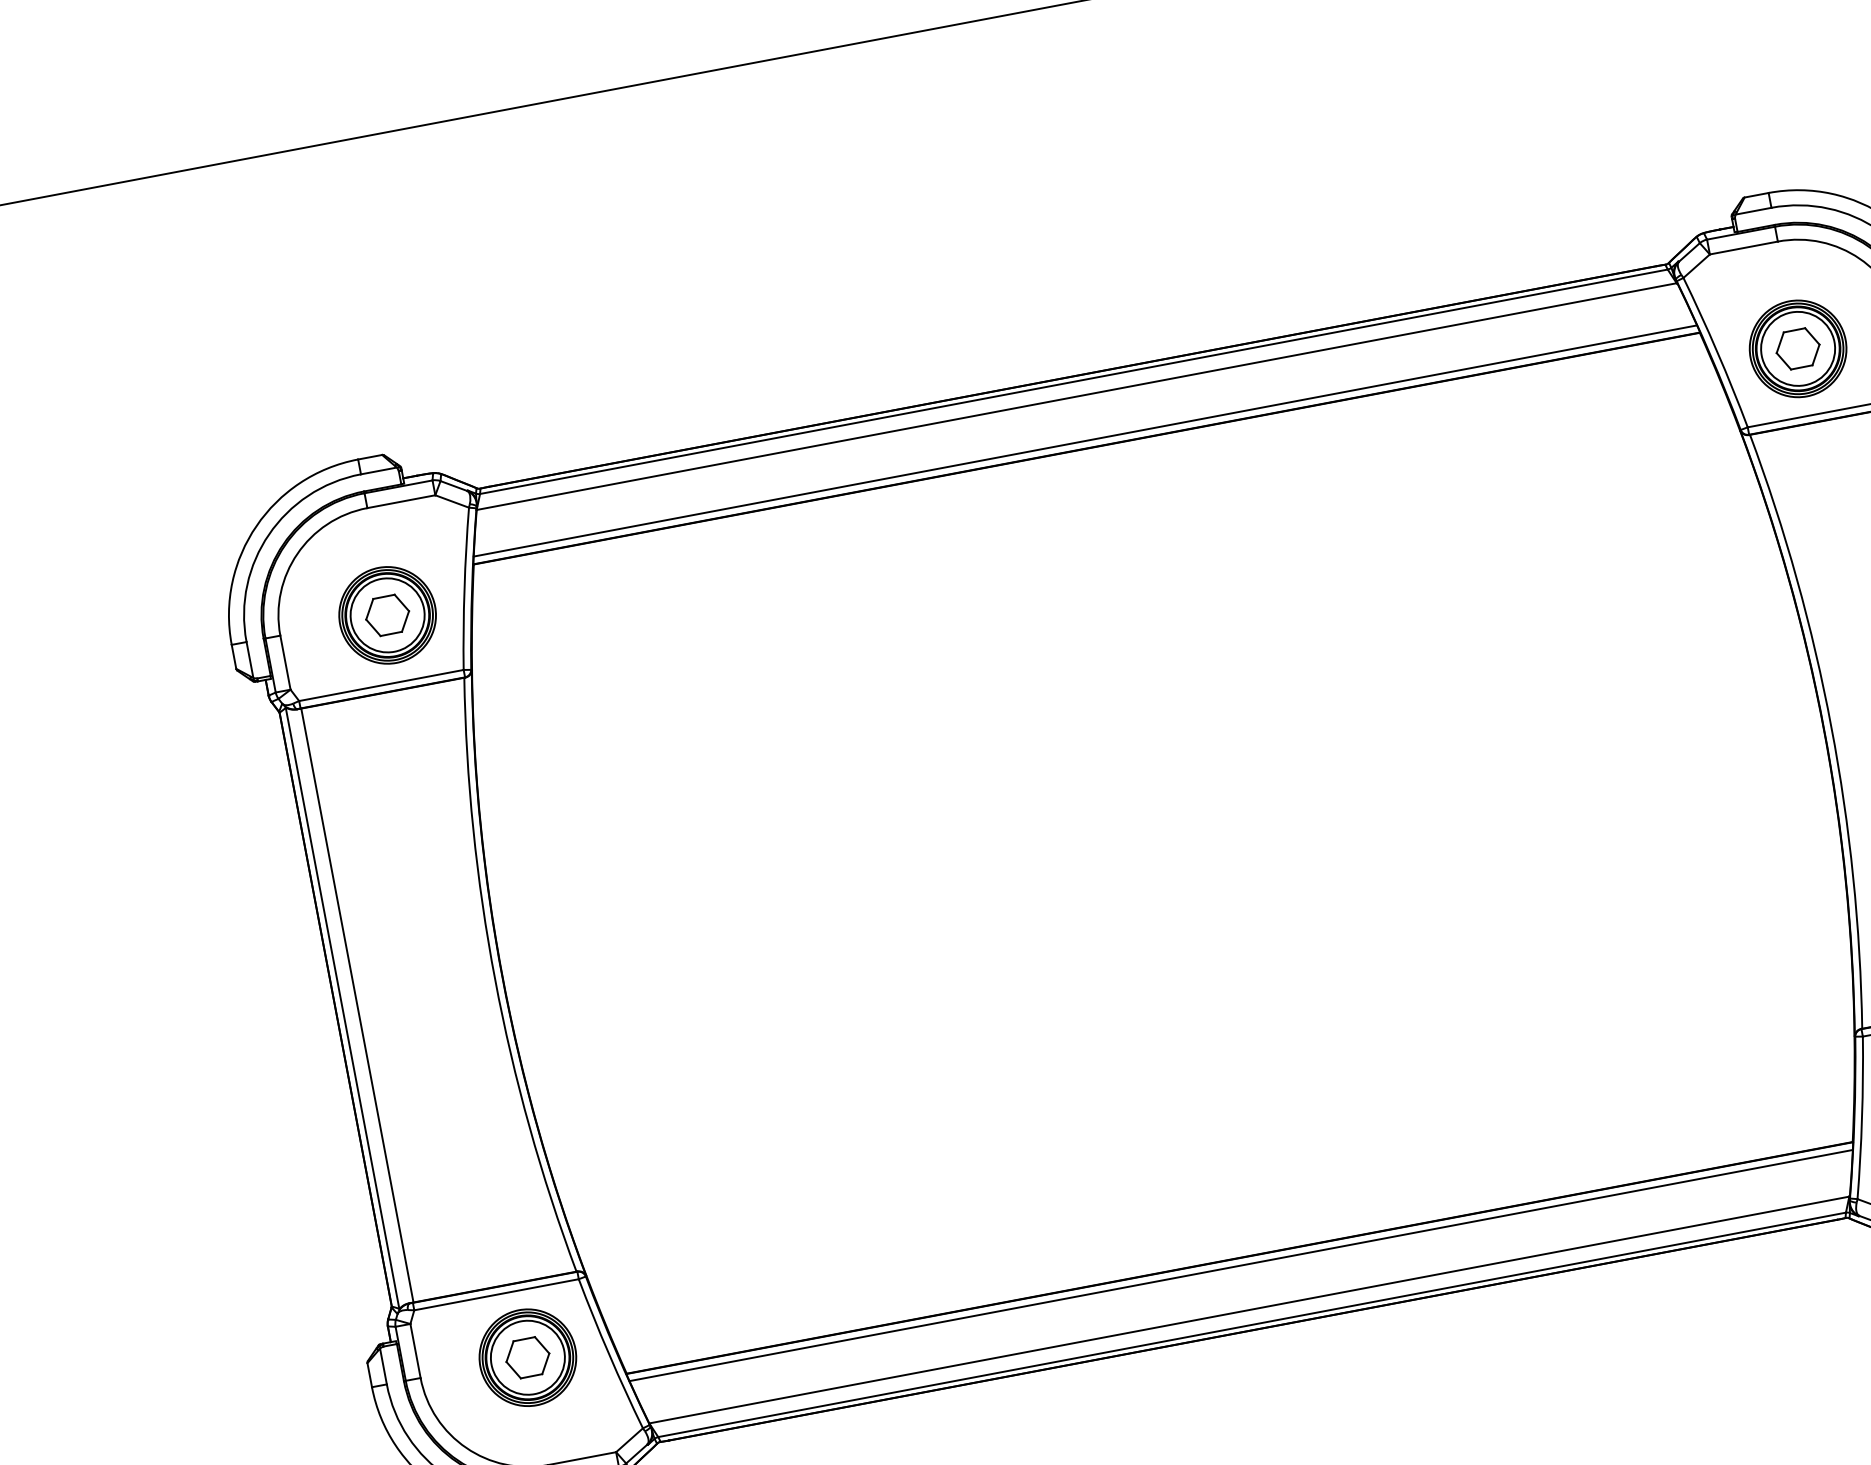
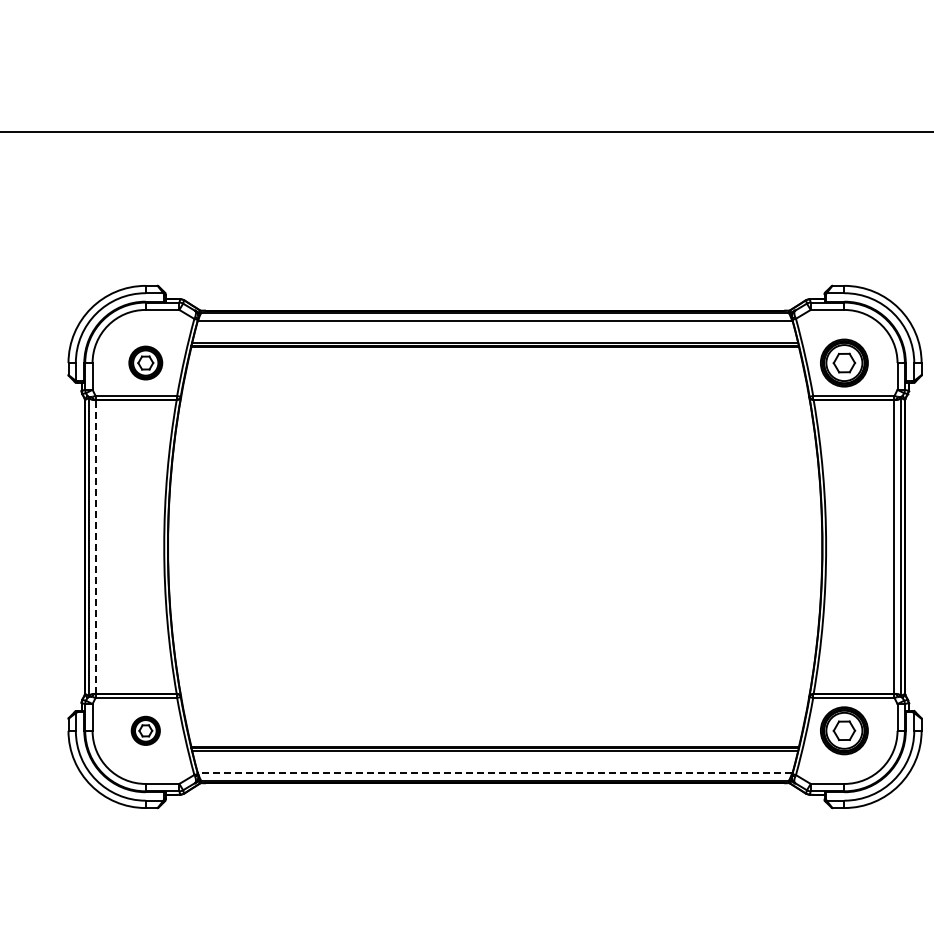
part: (386, 614) -> (145, 362), size x0.7
line: (358, 1004) -> (96, 546), solid -> dashed
line: (1248, 1310) -> (494, 773), solid -> dashed
part: (527, 1357) -> (145, 730), size x0.6

